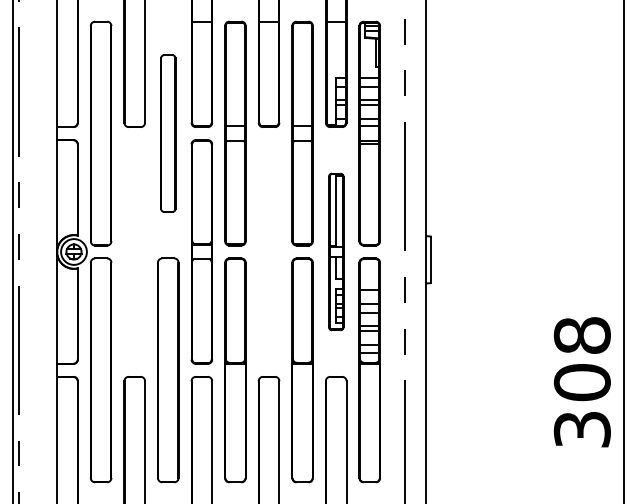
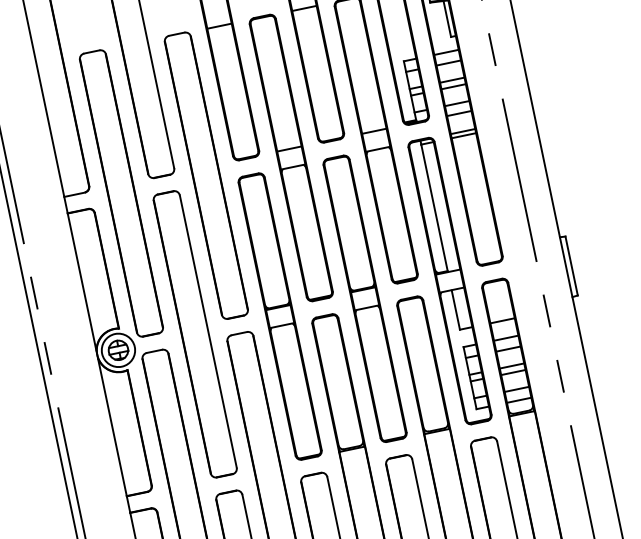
part: (168, 133) -> (206, 175), size x1.43
part: (134, 251) -> (194, 333), added
part: (268, 251) -> (364, 298), added
part: (336, 251) -> (450, 280), size x1.43

